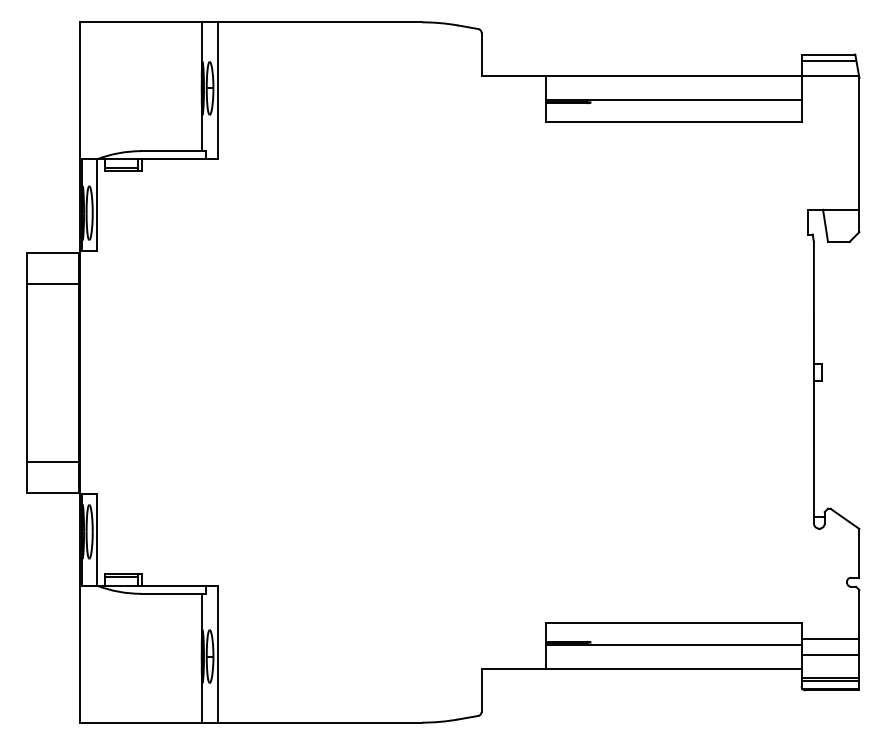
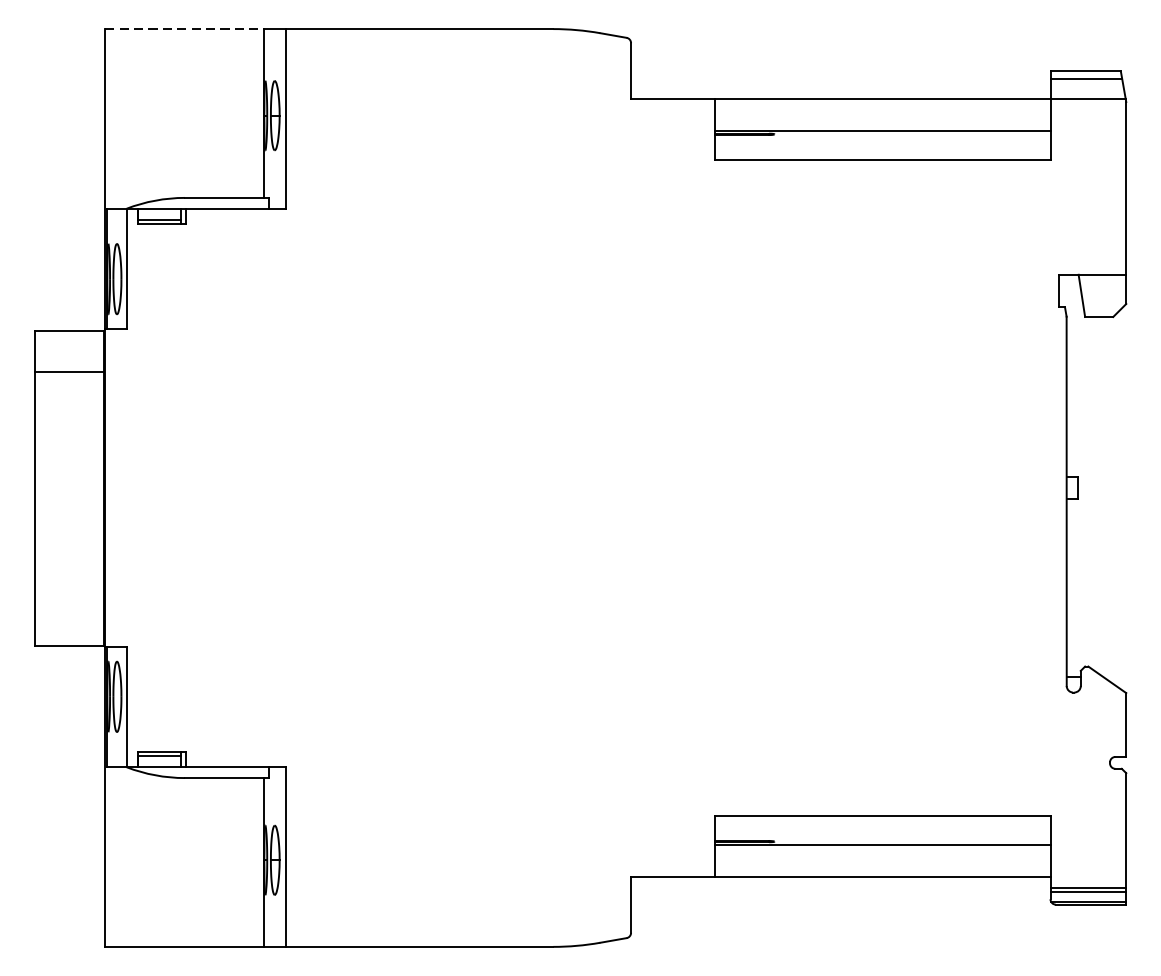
line: (140, 22) -> (184, 29), solid -> dashed
line: (52, 461) -> (68, 604), removed
line: (830, 639) -> (1088, 837), removed
line: (830, 655) -> (1088, 858), removed

